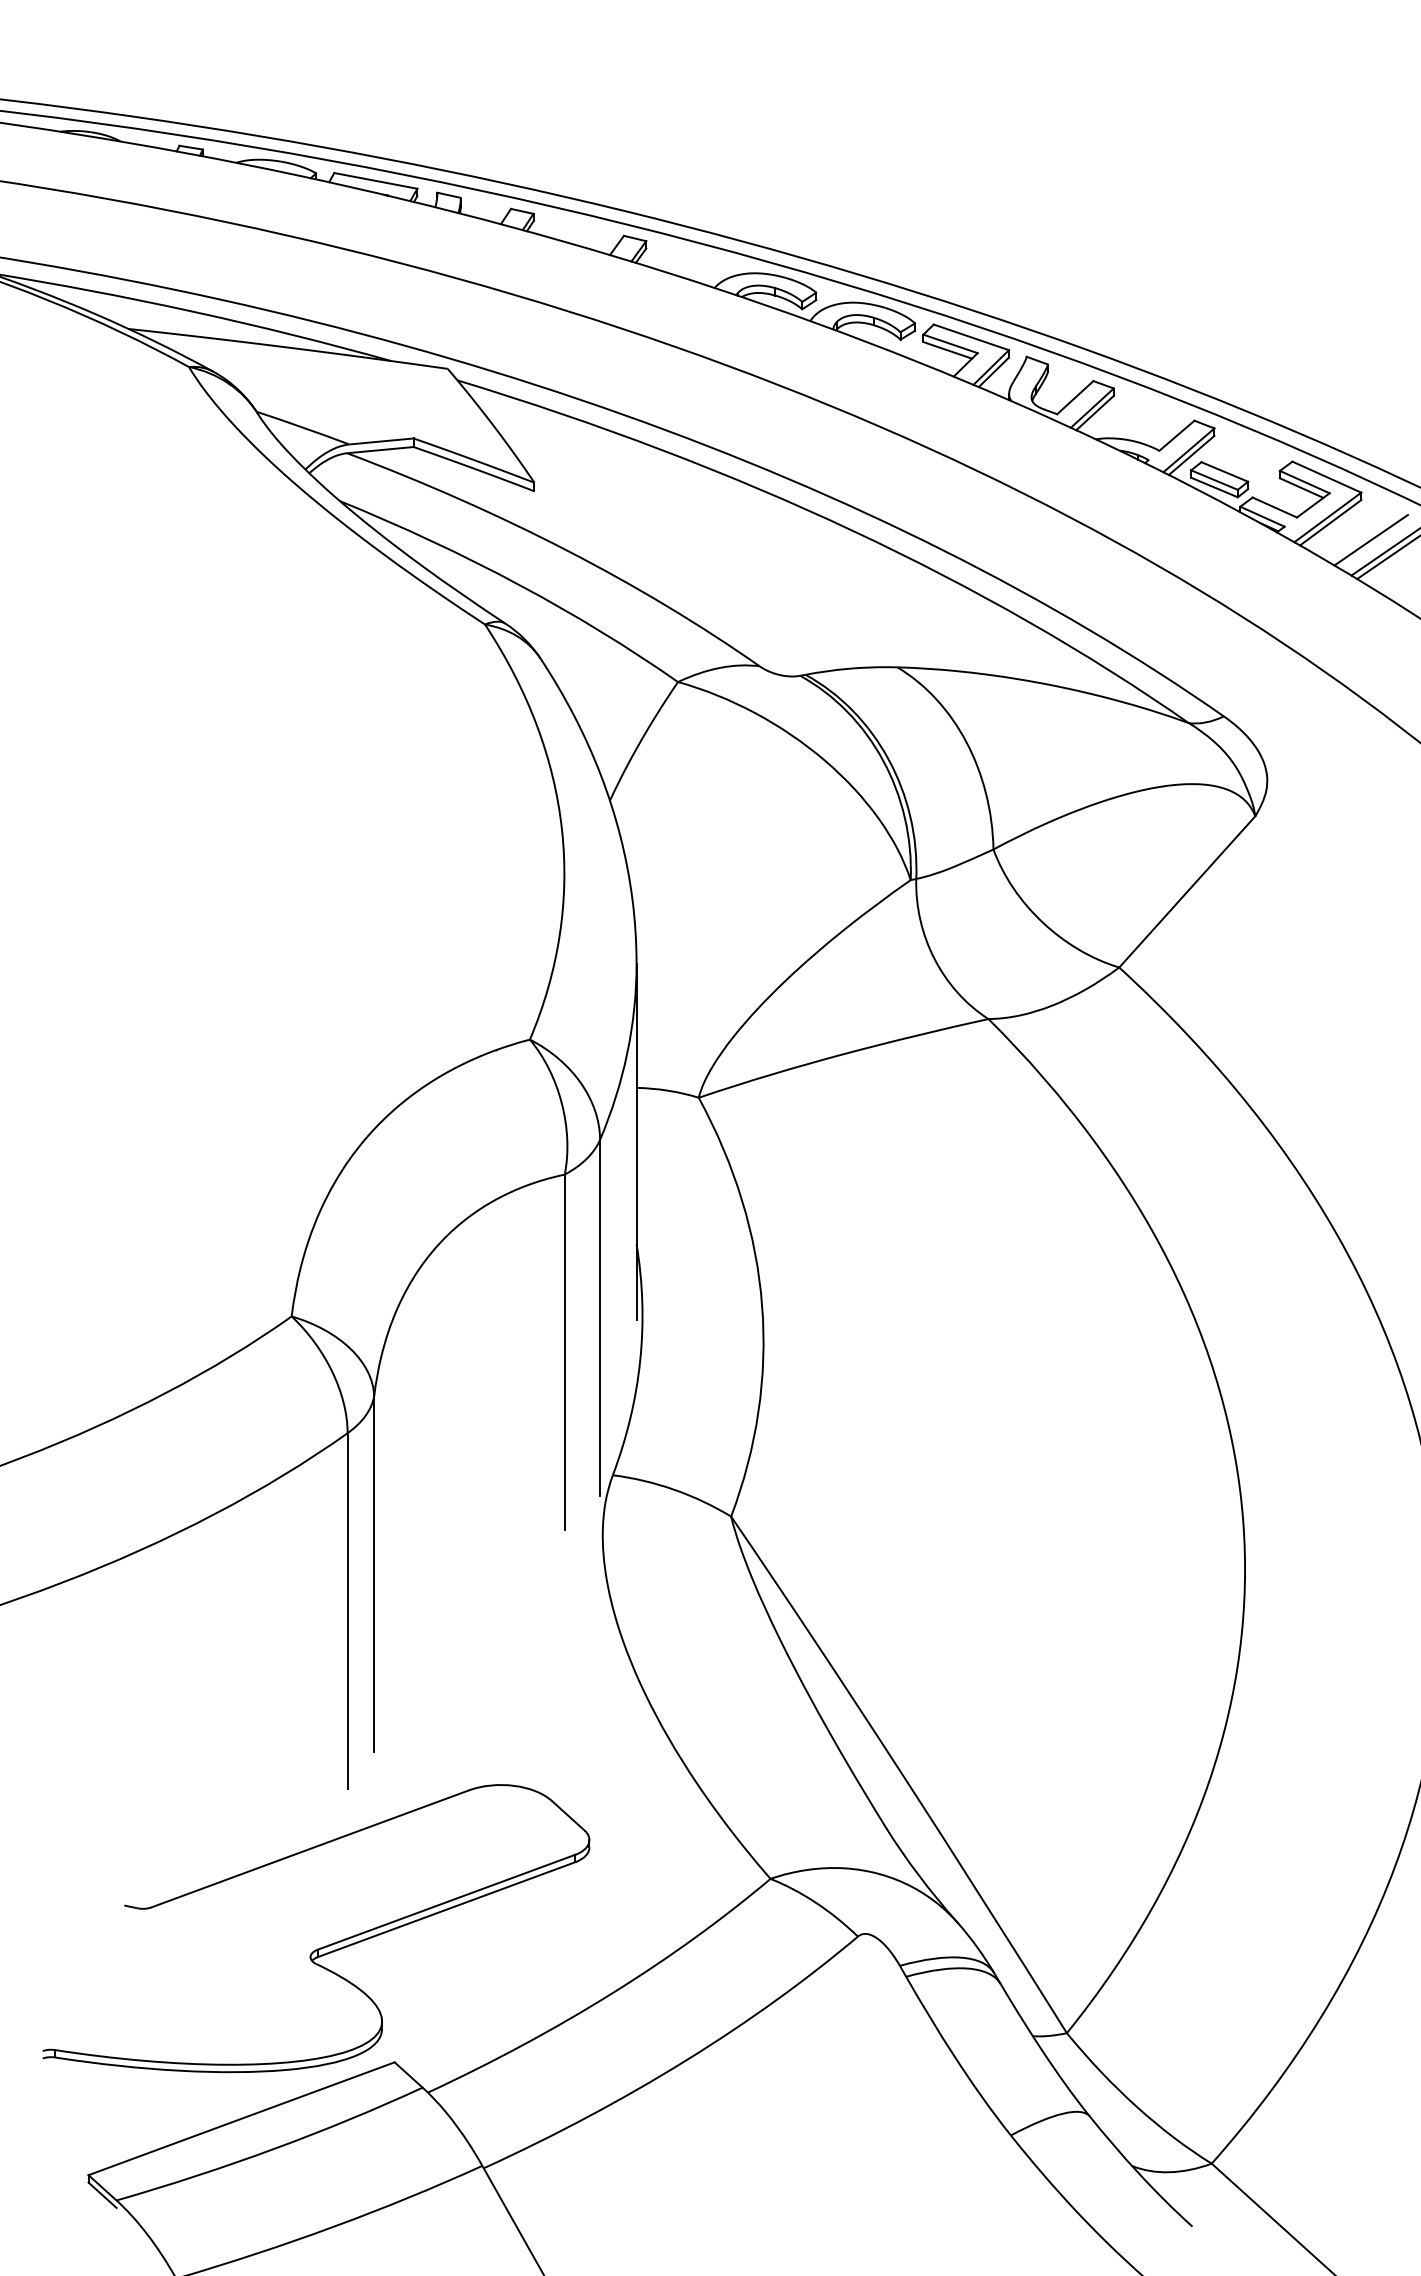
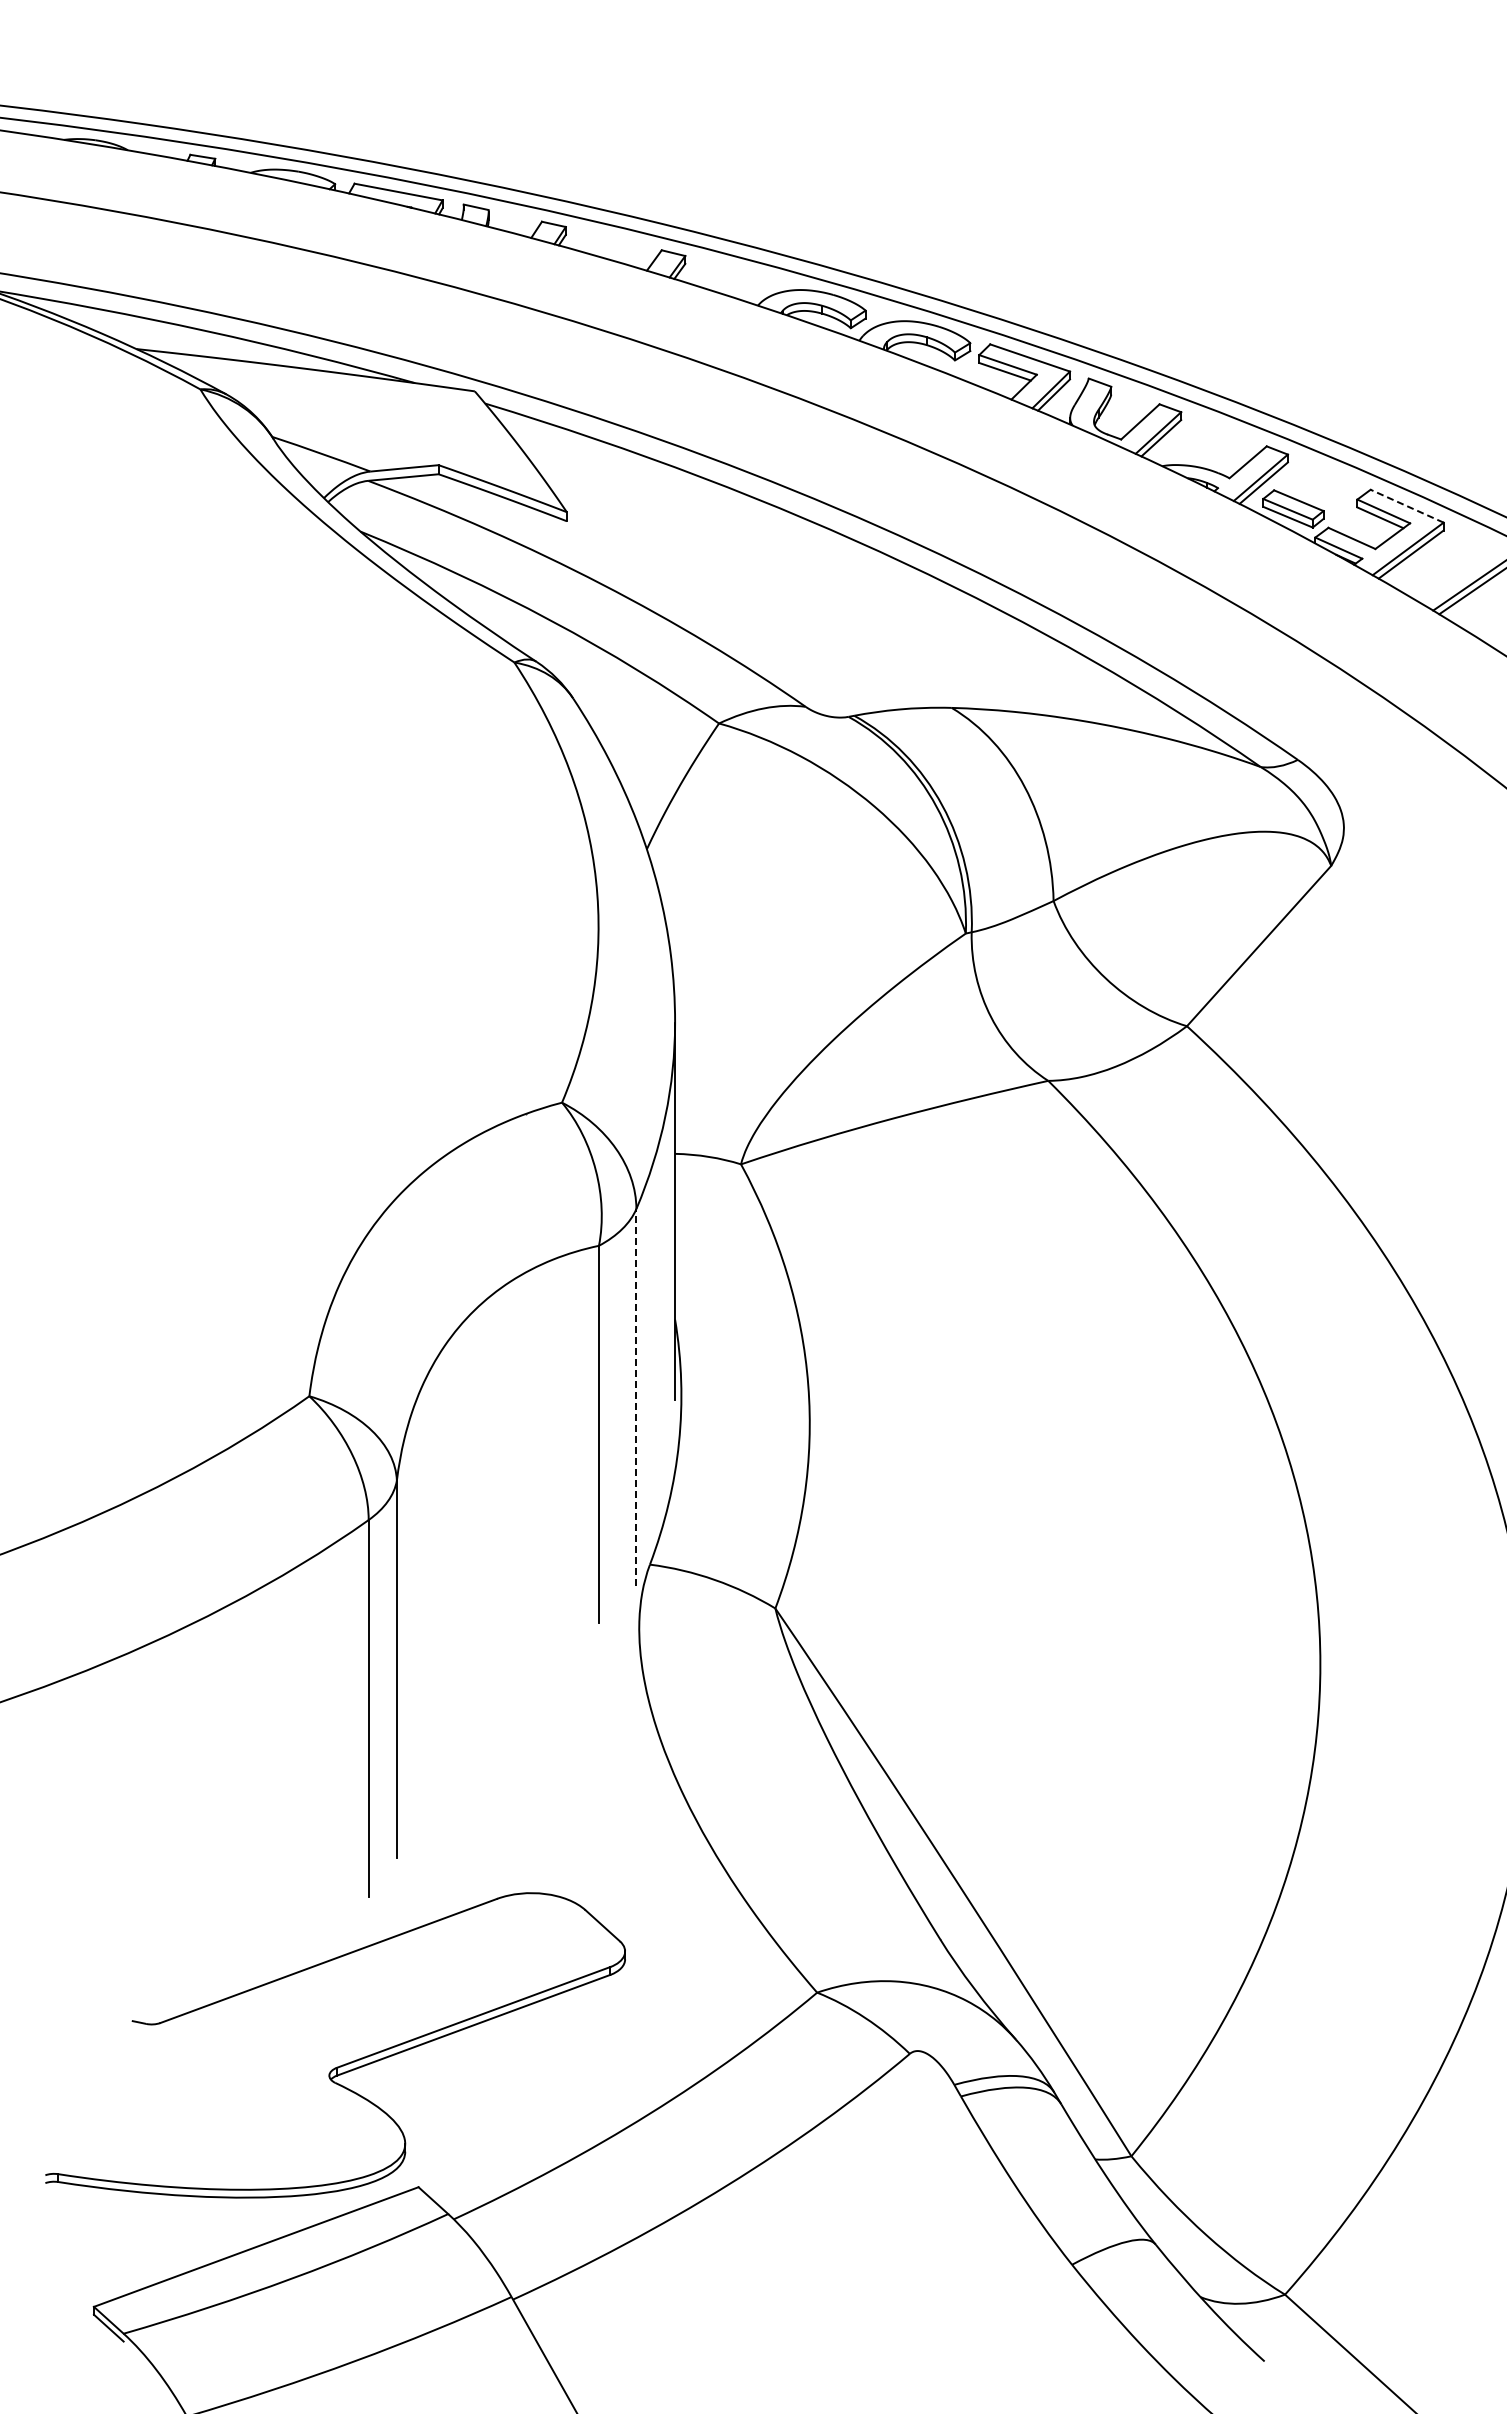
line: (1326, 477) -> (1406, 506), solid -> dashed
line: (1371, 539) -> (1454, 572), removed
line: (600, 1317) -> (636, 1397), solid -> dashed

